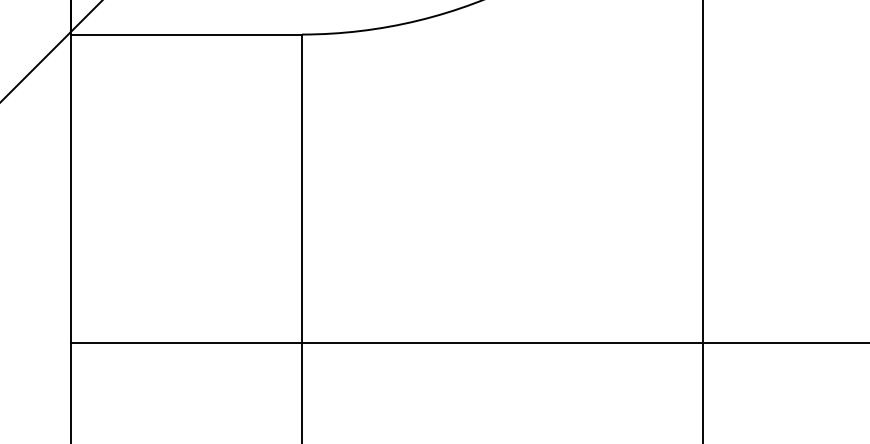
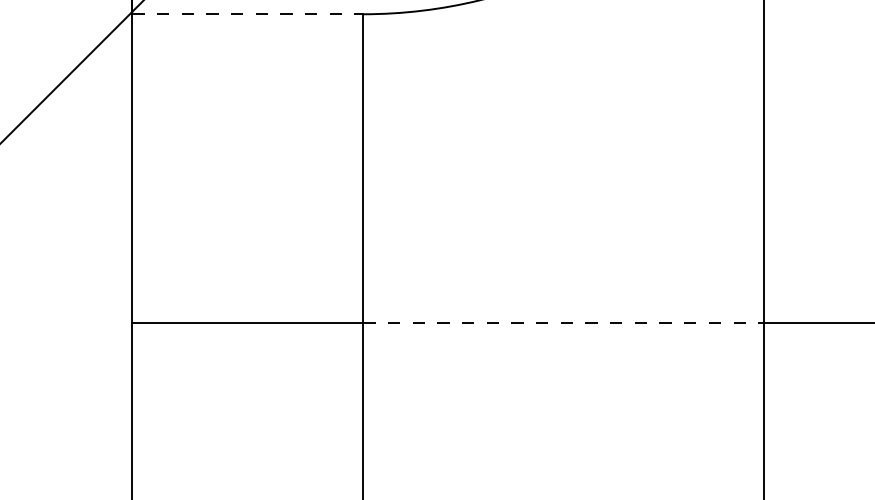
line: (185, 34) -> (247, 14), solid -> dashed
line: (502, 342) -> (564, 322), solid -> dashed

